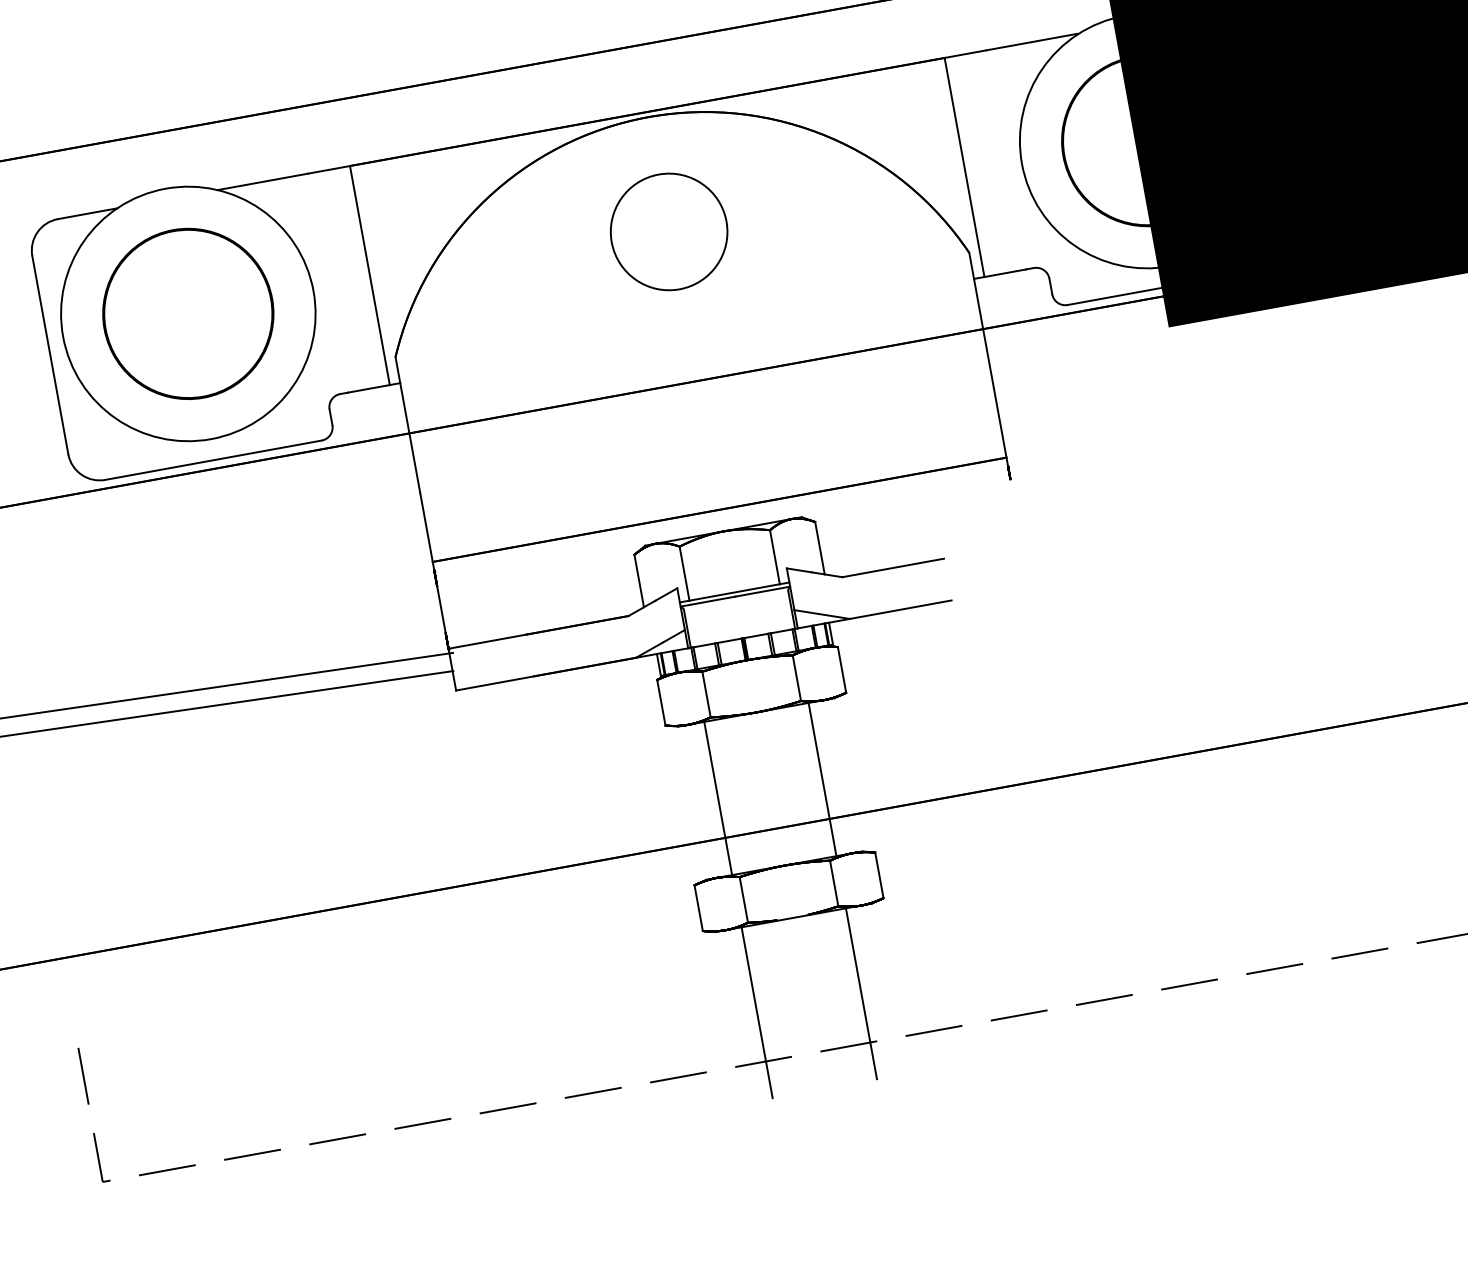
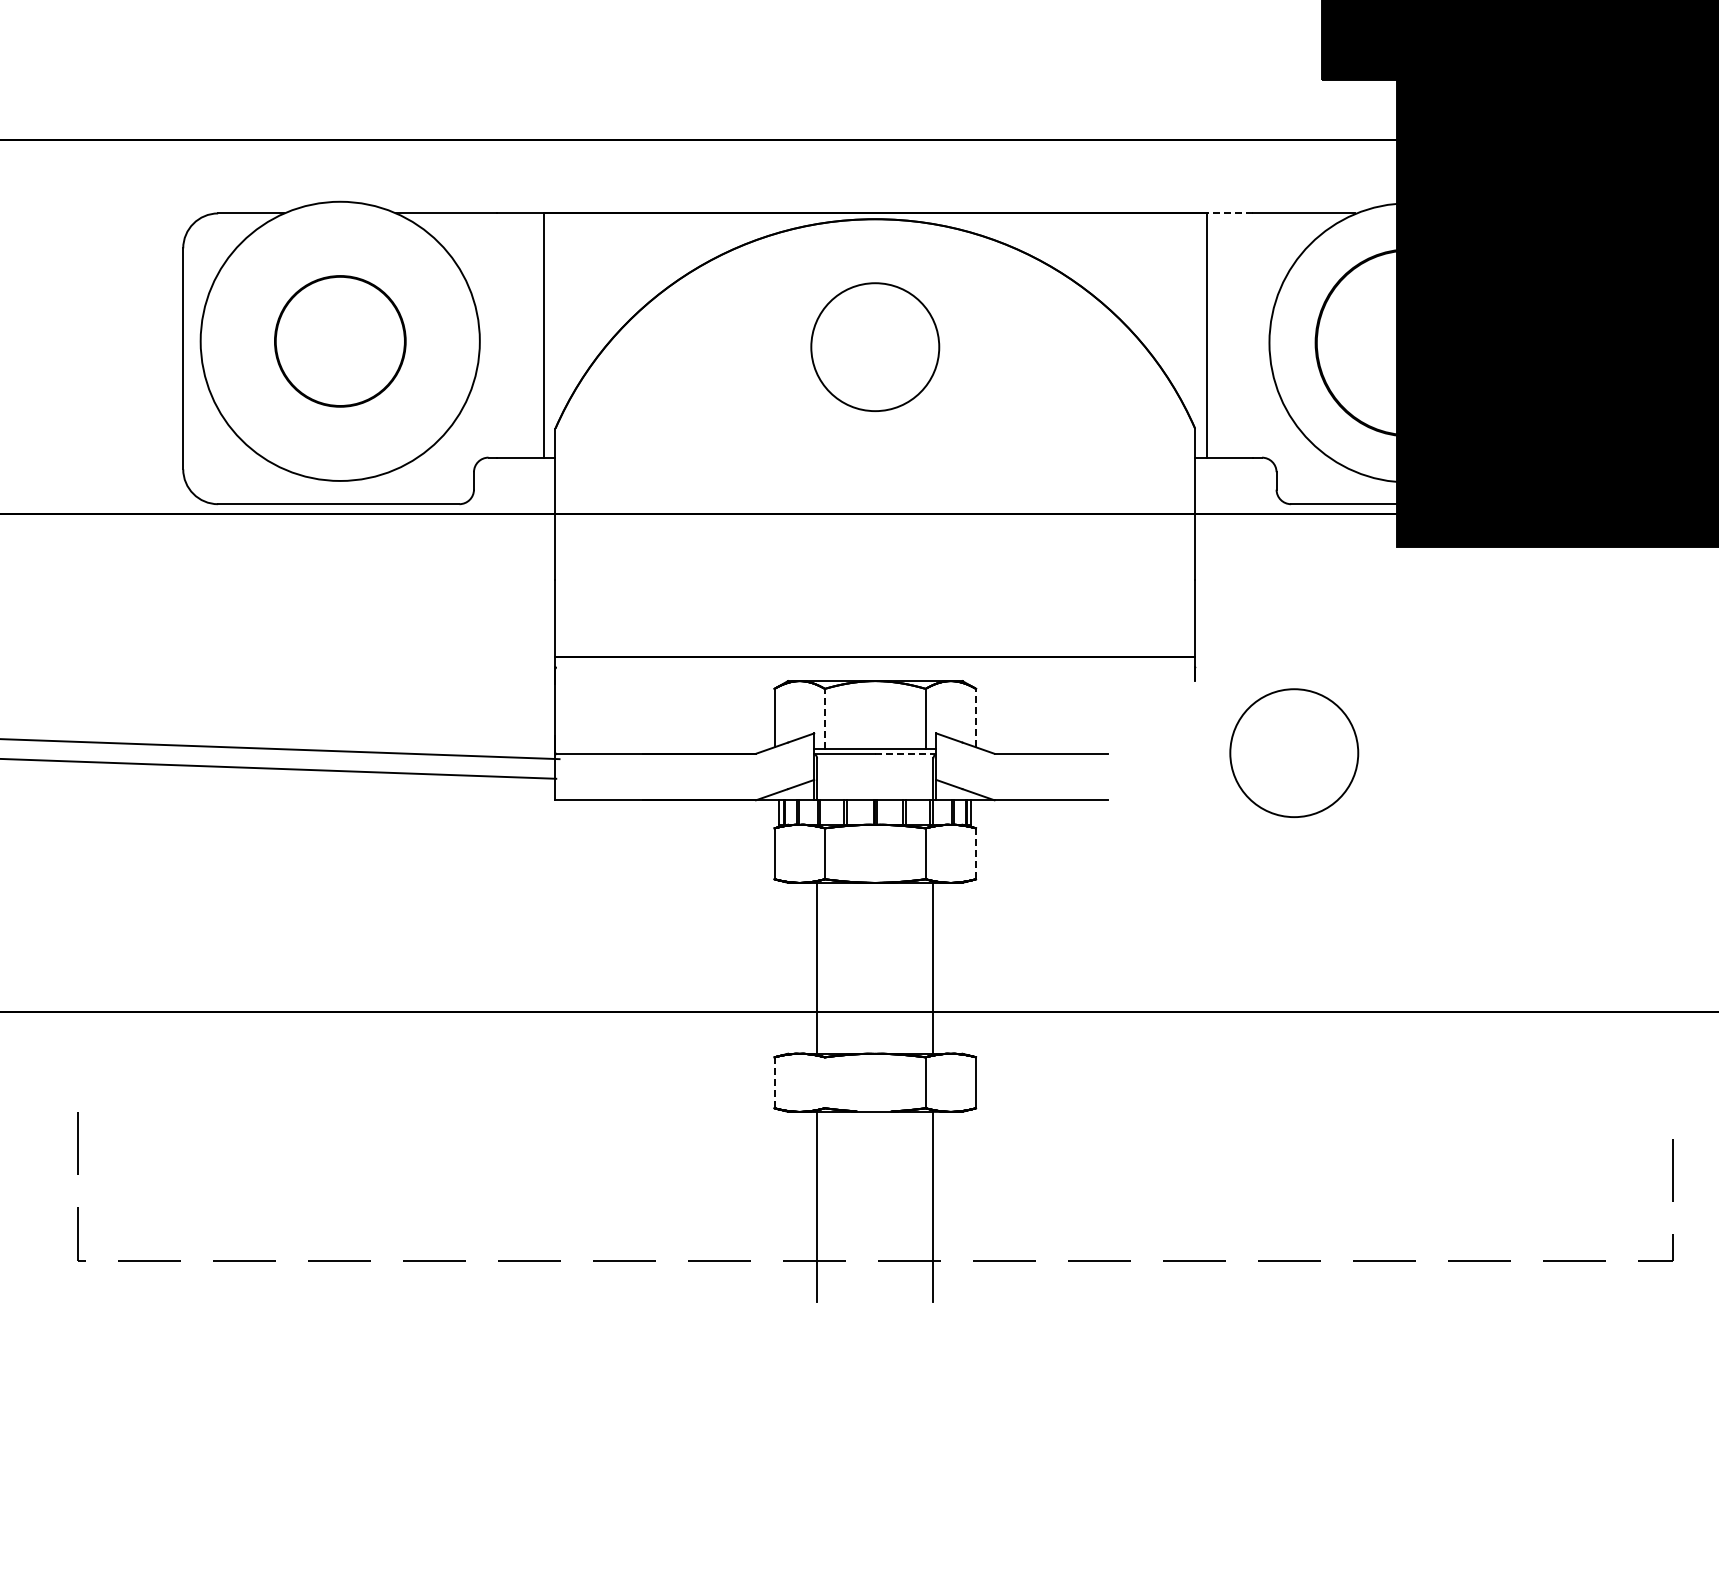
line: (965, 54) -> (1229, 213), solid -> dashed
circle: (188, 314) -> (340, 341), size x0.7
circle: (1111, 527) -> (1294, 752), added
line: (820, 547) -> (976, 717), solid -> dashed
line: (684, 573) -> (824, 718), solid -> dashed
line: (762, 591) -> (905, 753), solid -> dashed
line: (842, 669) -> (976, 853), solid -> dashed
line: (743, 899) -> (824, 1082), removed
line: (698, 907) -> (774, 1082), solid -> dashed

